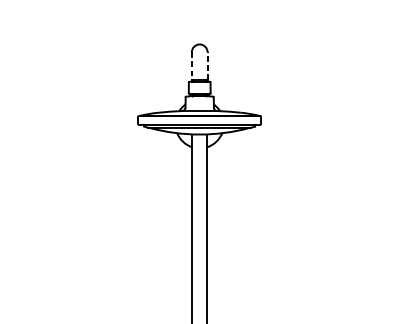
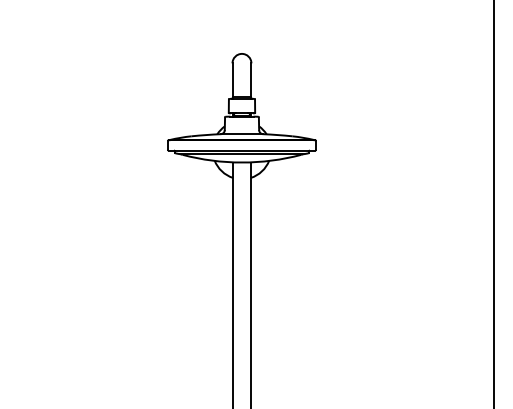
line: (191, 66) -> (232, 80), dashed -> solid
line: (207, 66) -> (251, 80), dashed -> solid

